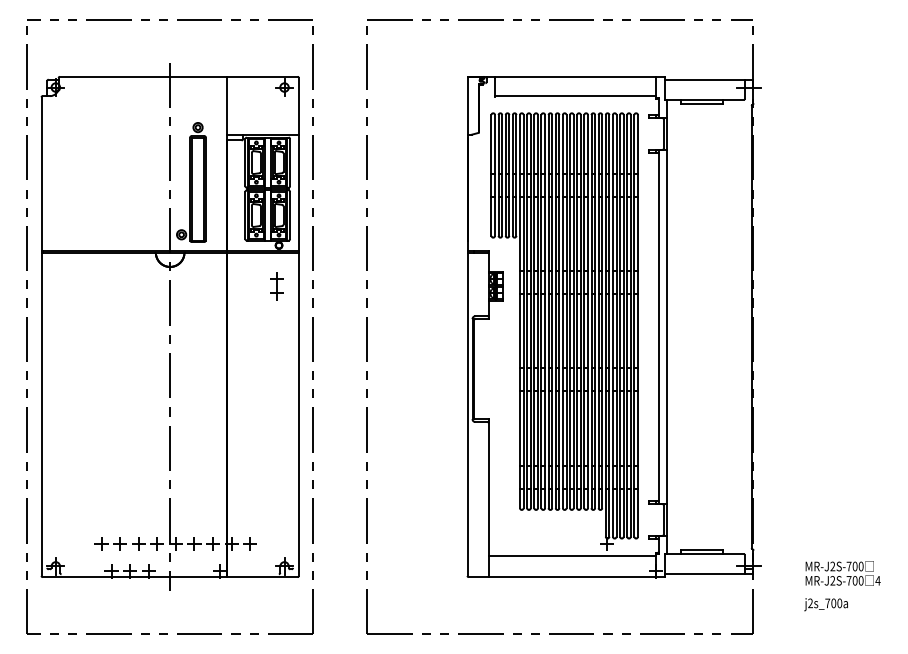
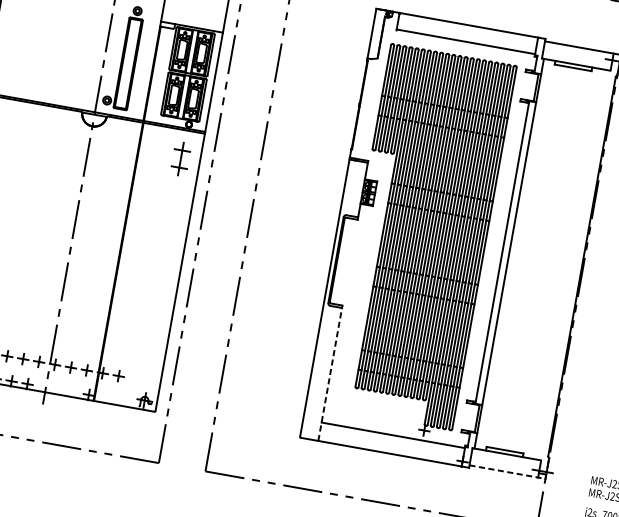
part: (276, 286) -> (180, 159), size x1.4
line: (488, 498) -> (329, 373), solid -> dashed
line: (709, 574) -> (507, 472), solid -> dashed

